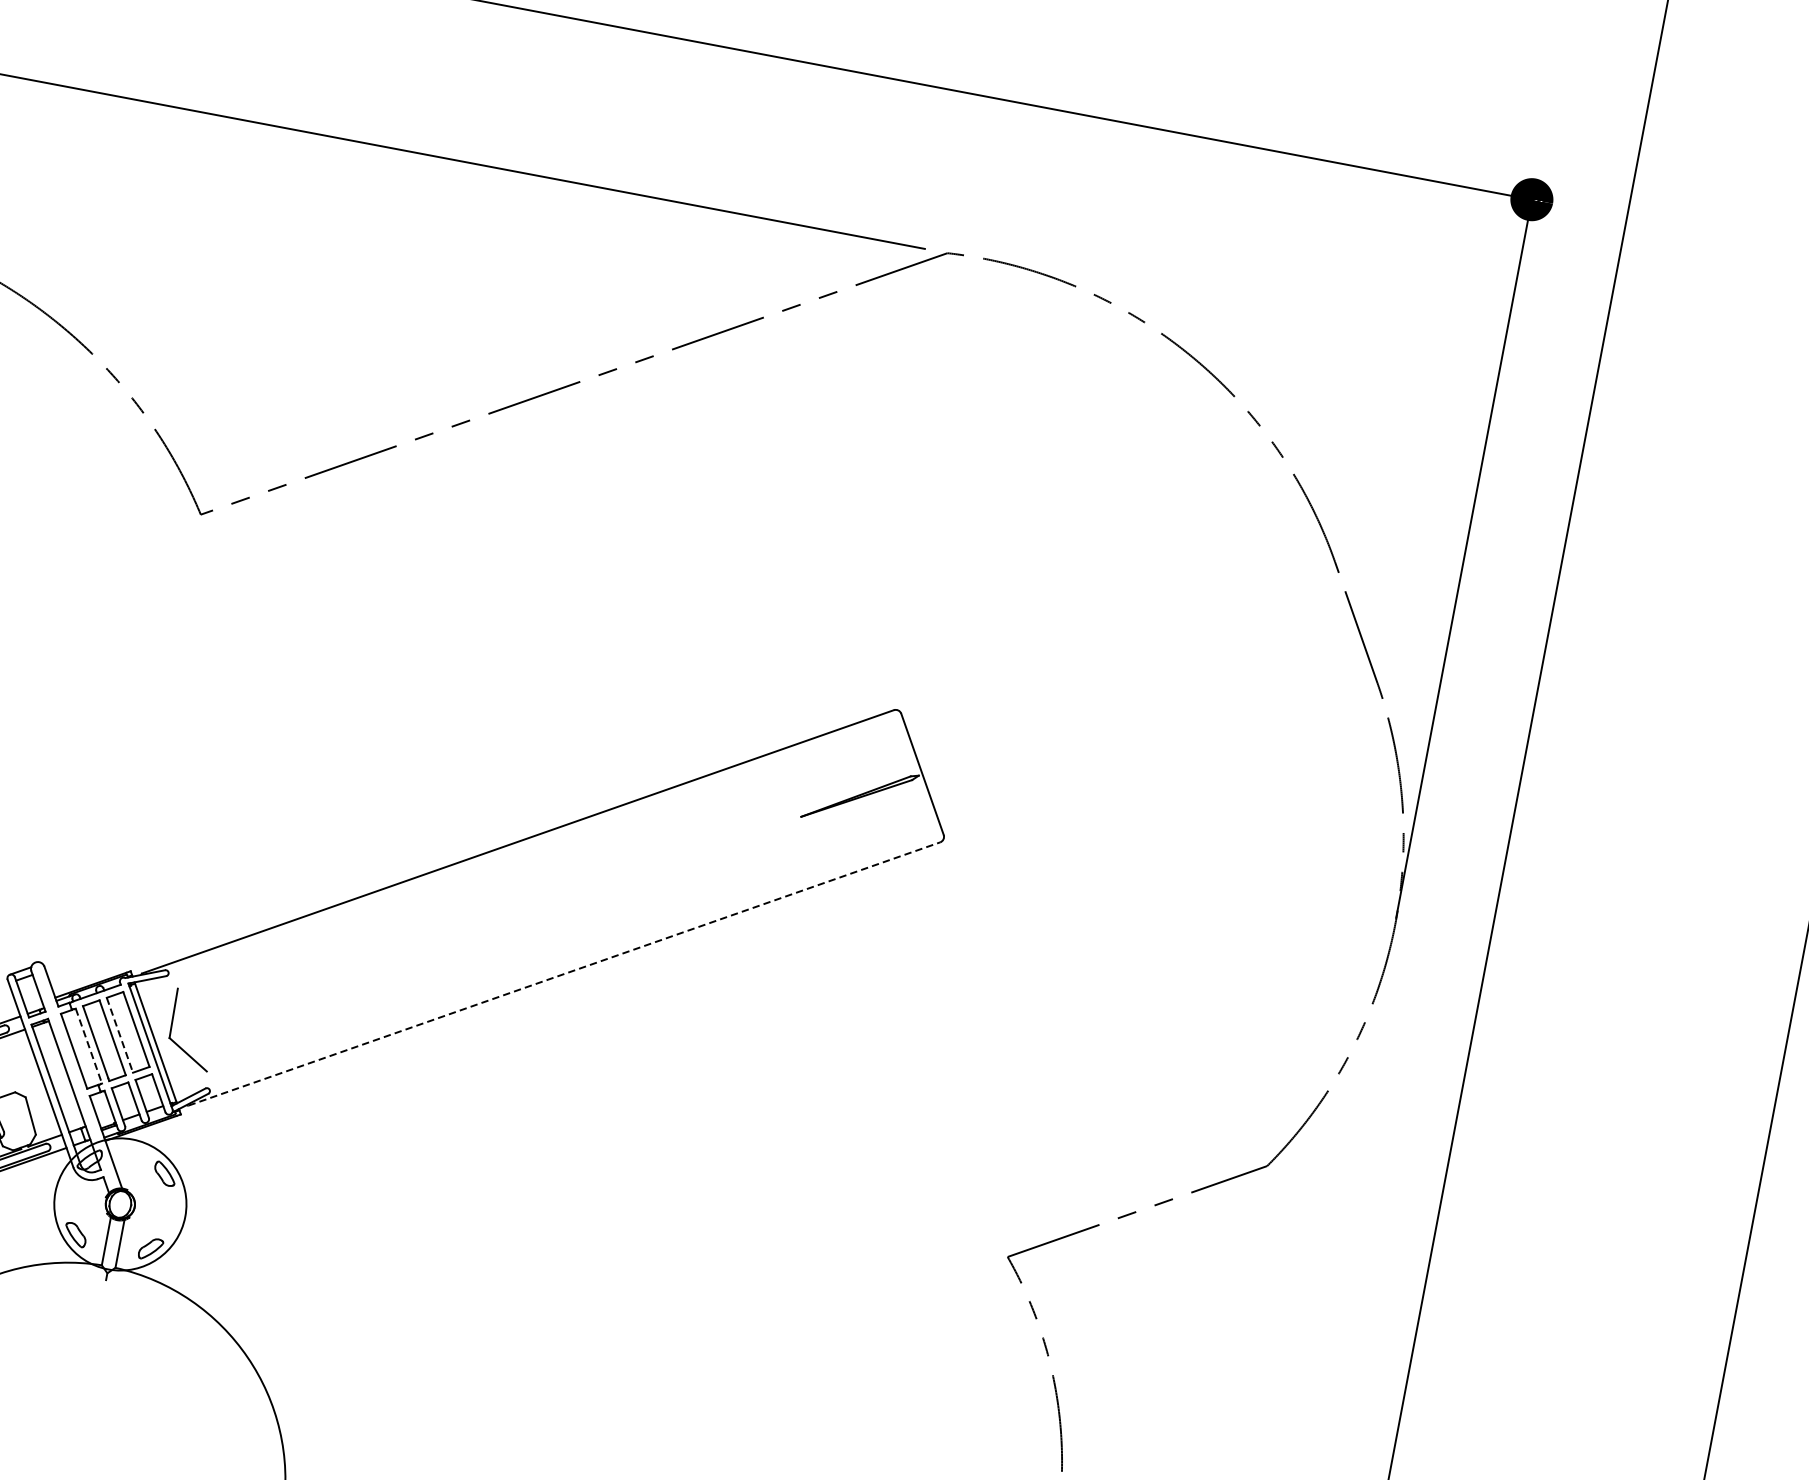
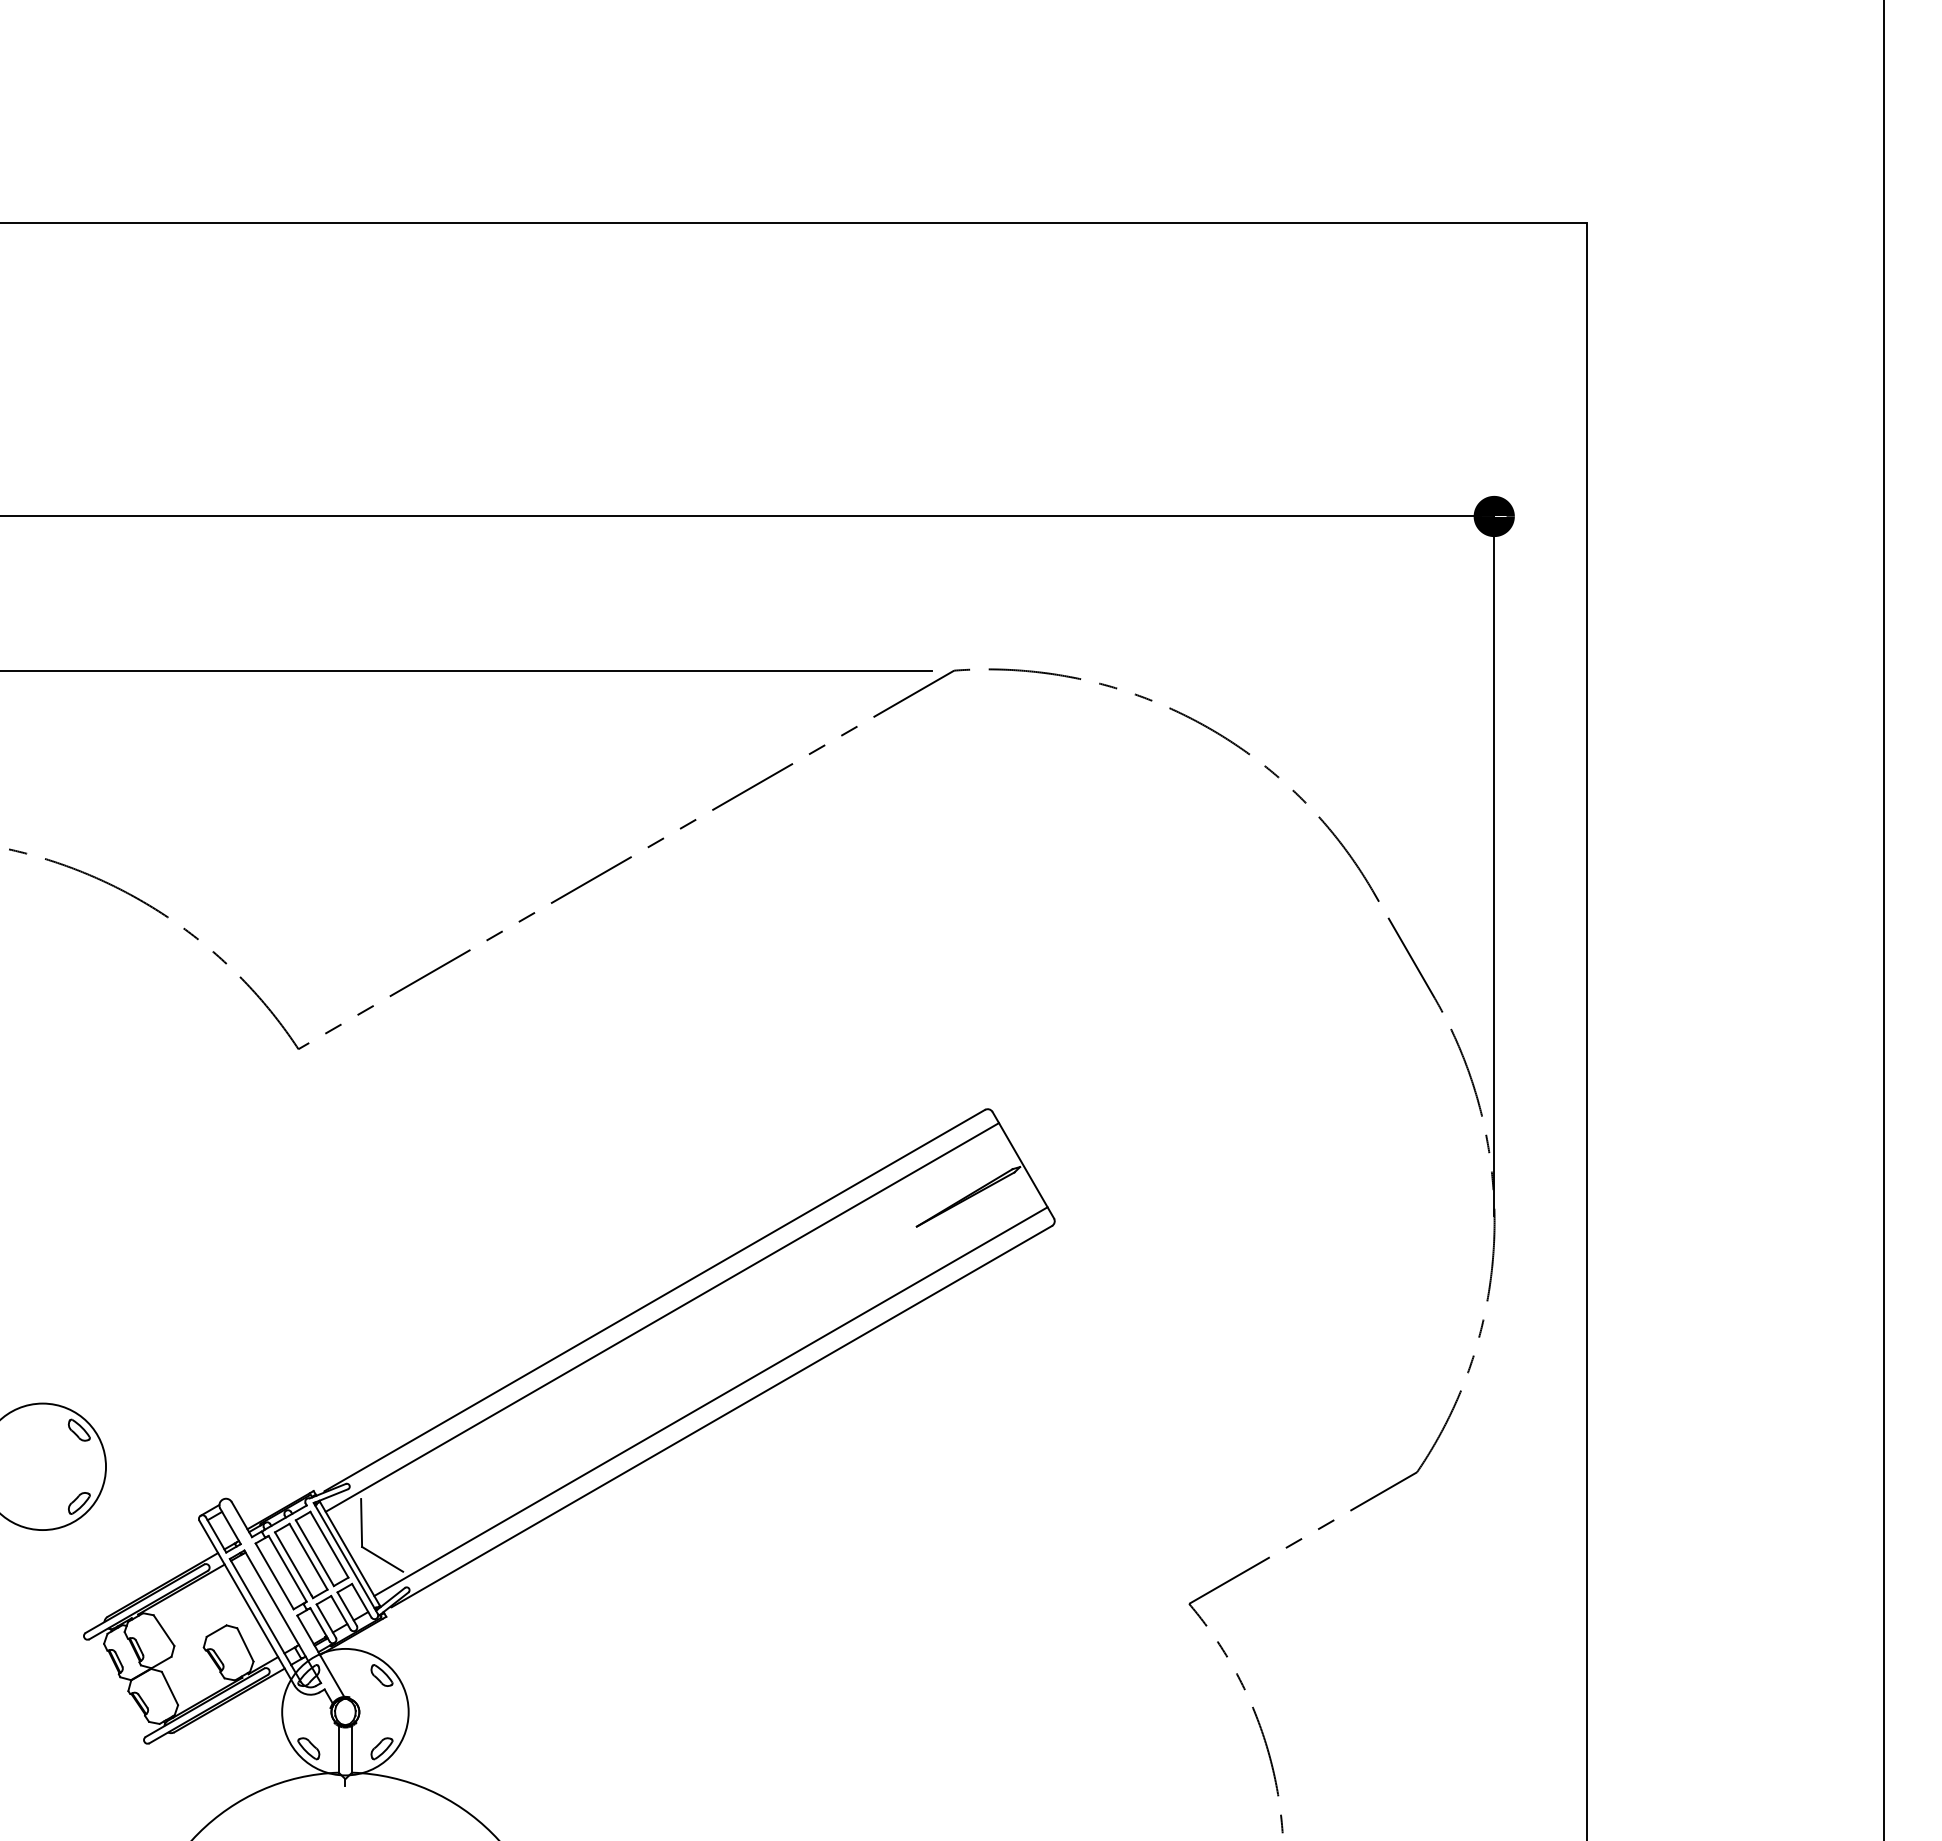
line: (522, 860) -> (662, 1317), added
line: (555, 956) -> (710, 1401), added
line: (564, 974) -> (722, 1416), dashed -> solid
line: (119, 1035) -> (314, 1553), dashed -> solid
line: (88, 1045) -> (287, 1568), dashed -> solid

